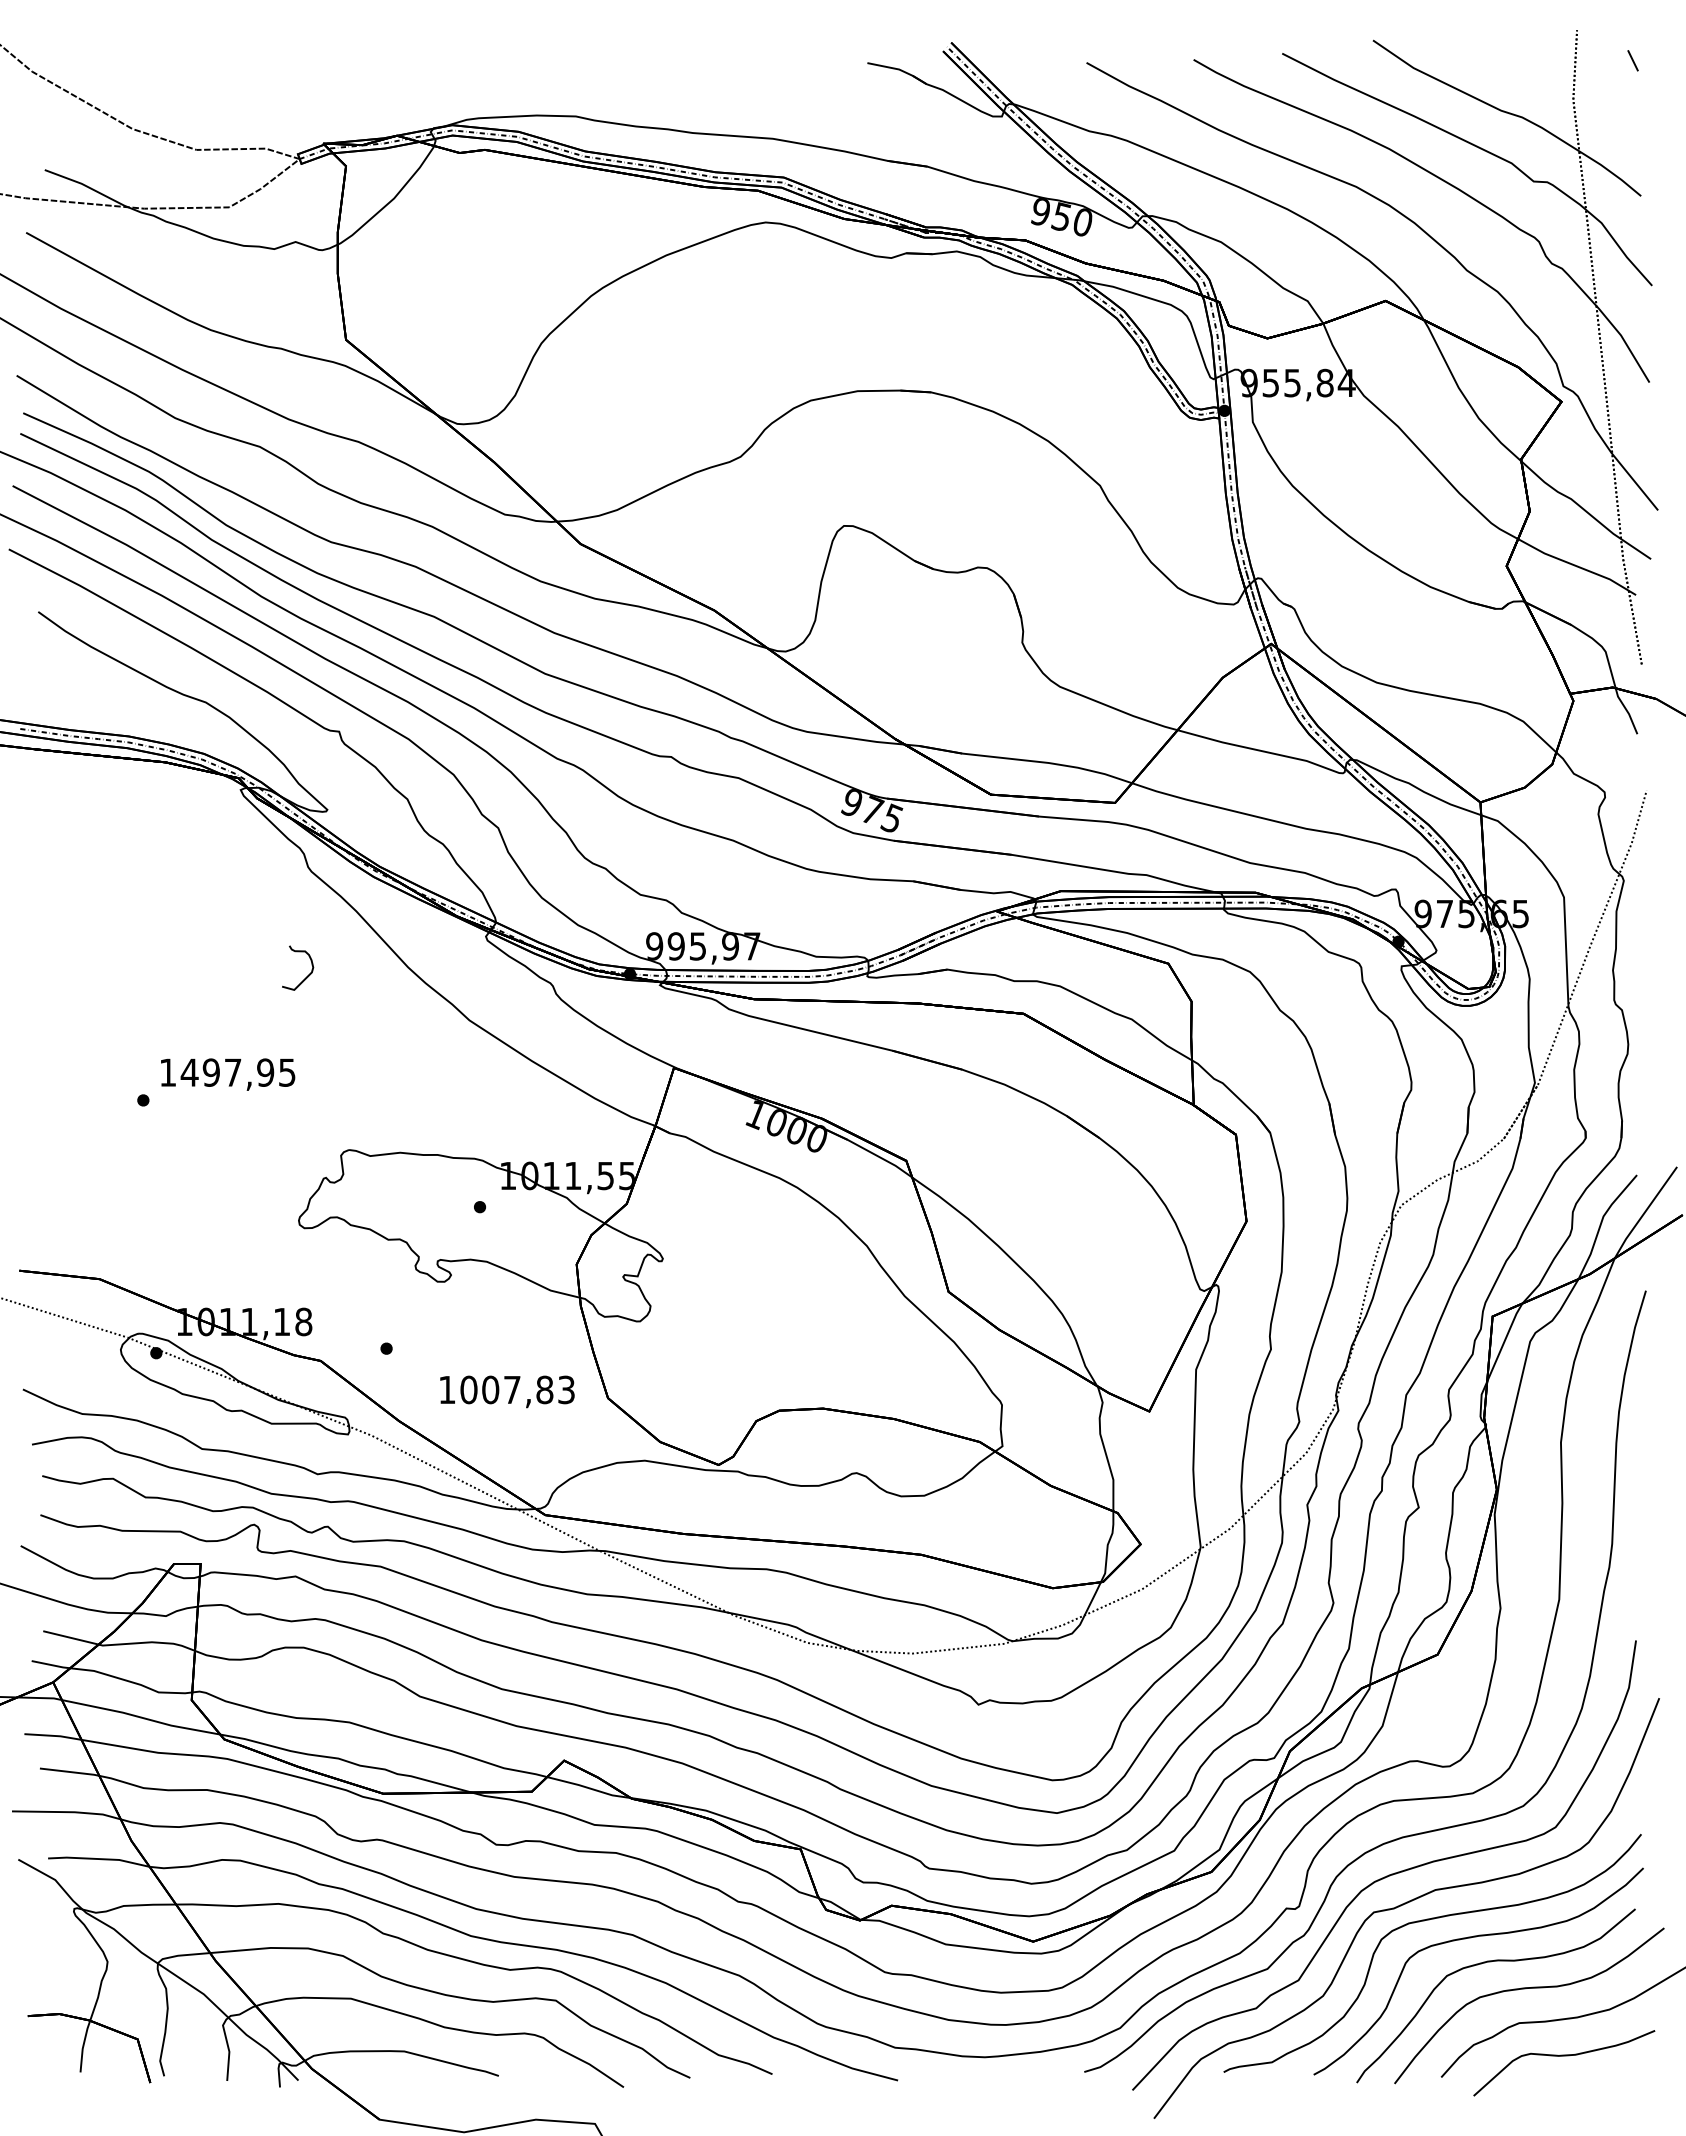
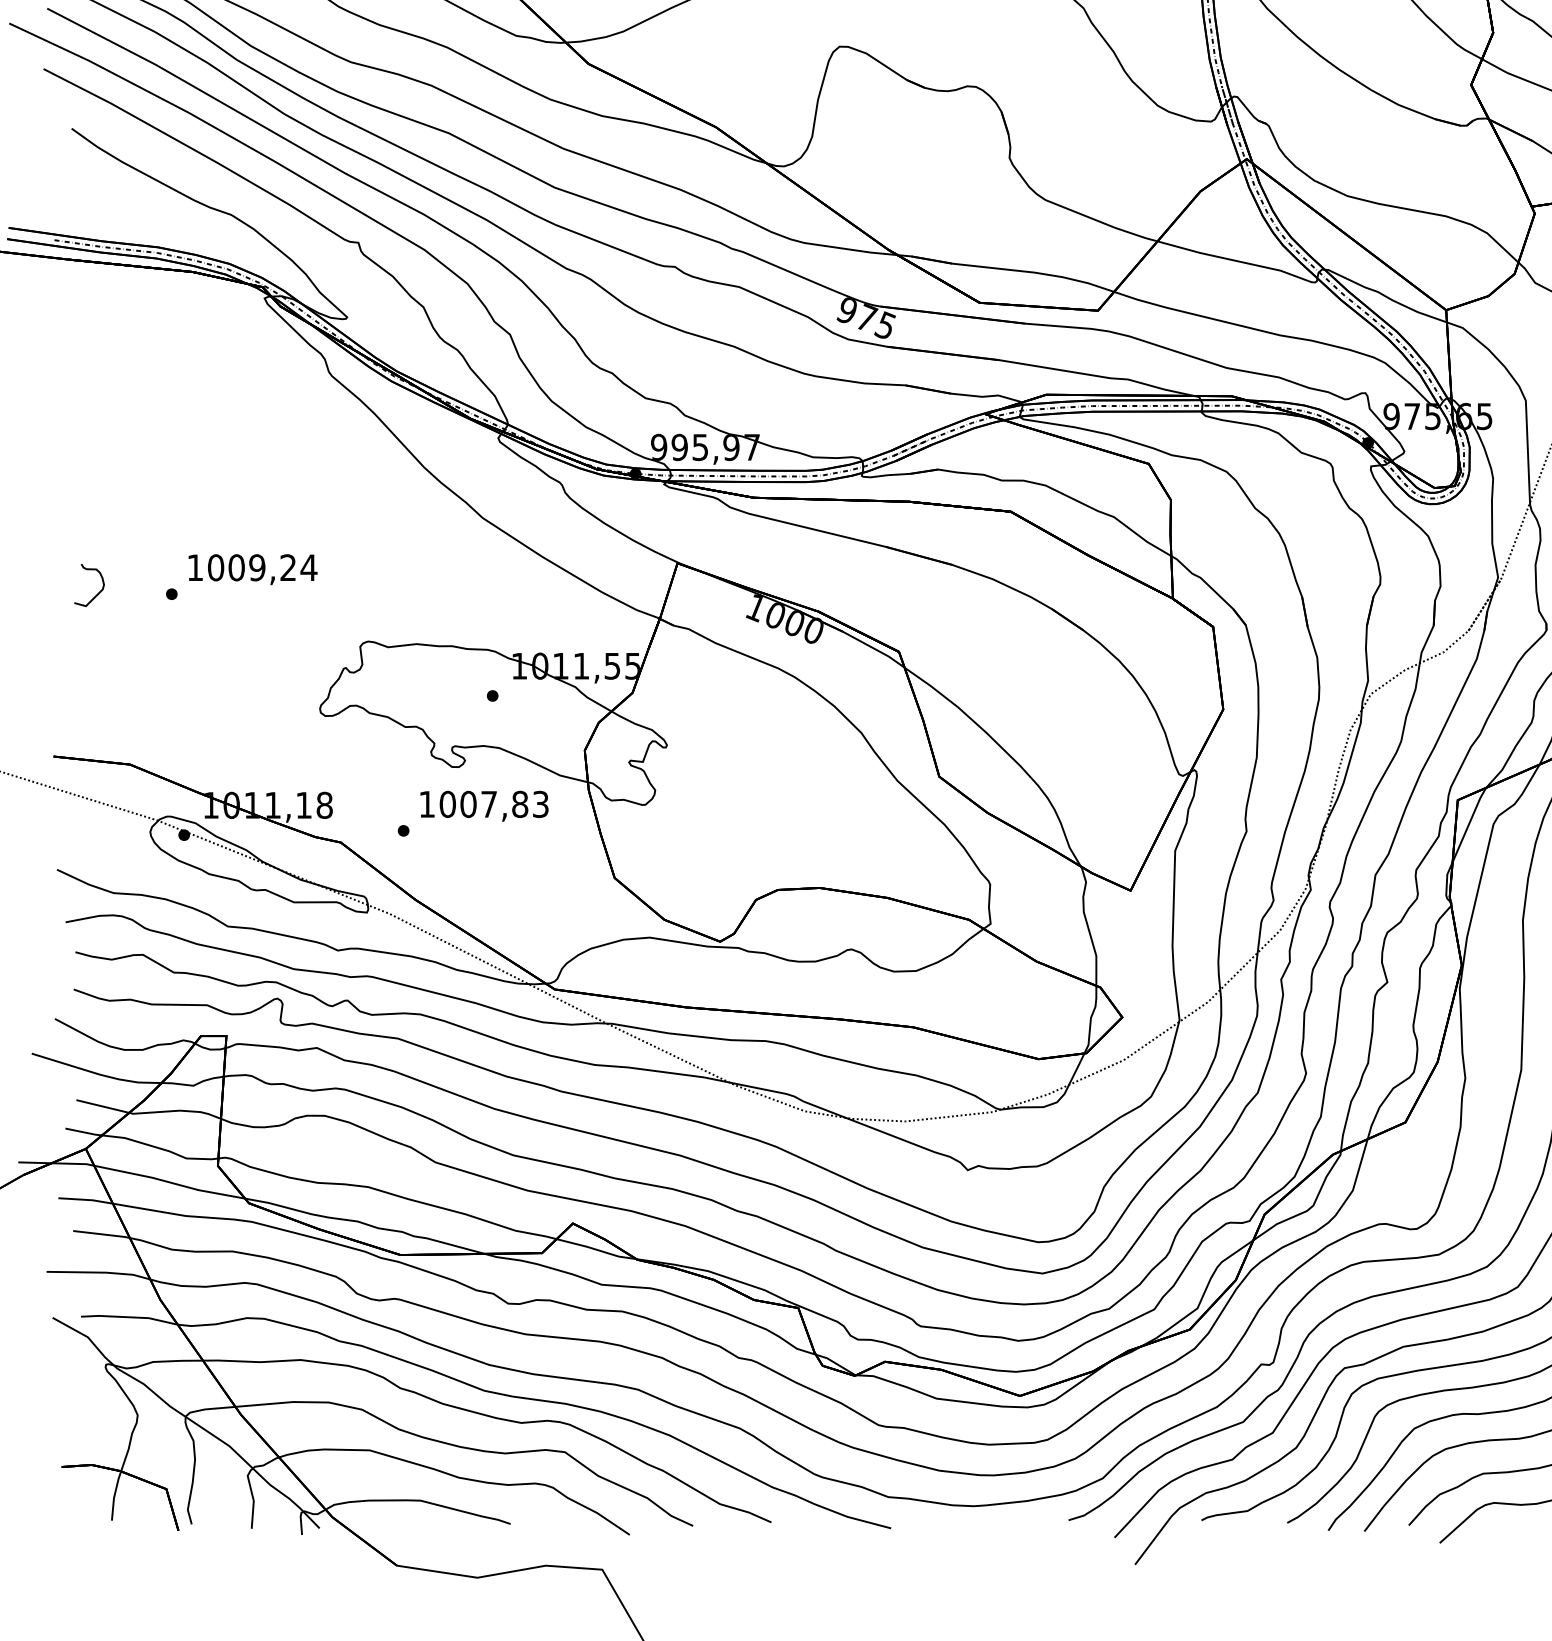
curve: (307, 975) -> (98, 592), moved
text: (238, 1072) -> (262, 567), 1497,95 -> 1009,24
text: (507, 1391) -> (484, 805), moved

